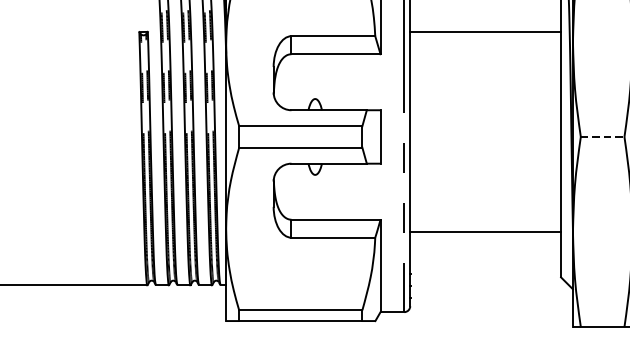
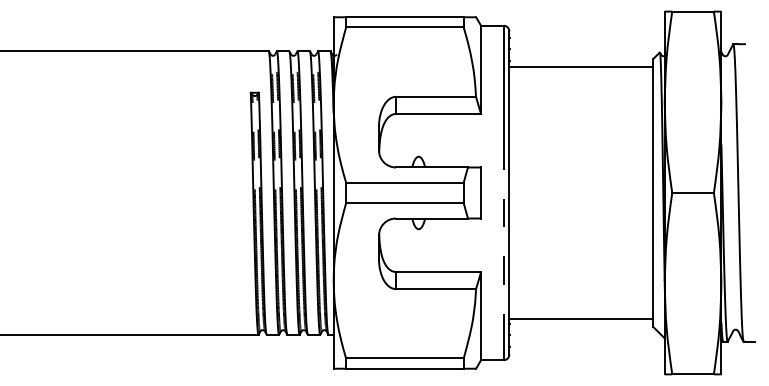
line: (485, 32) -> (581, 67), moved
line: (603, 137) -> (693, 193), dashed -> solid
line: (485, 231) -> (581, 318), moved

